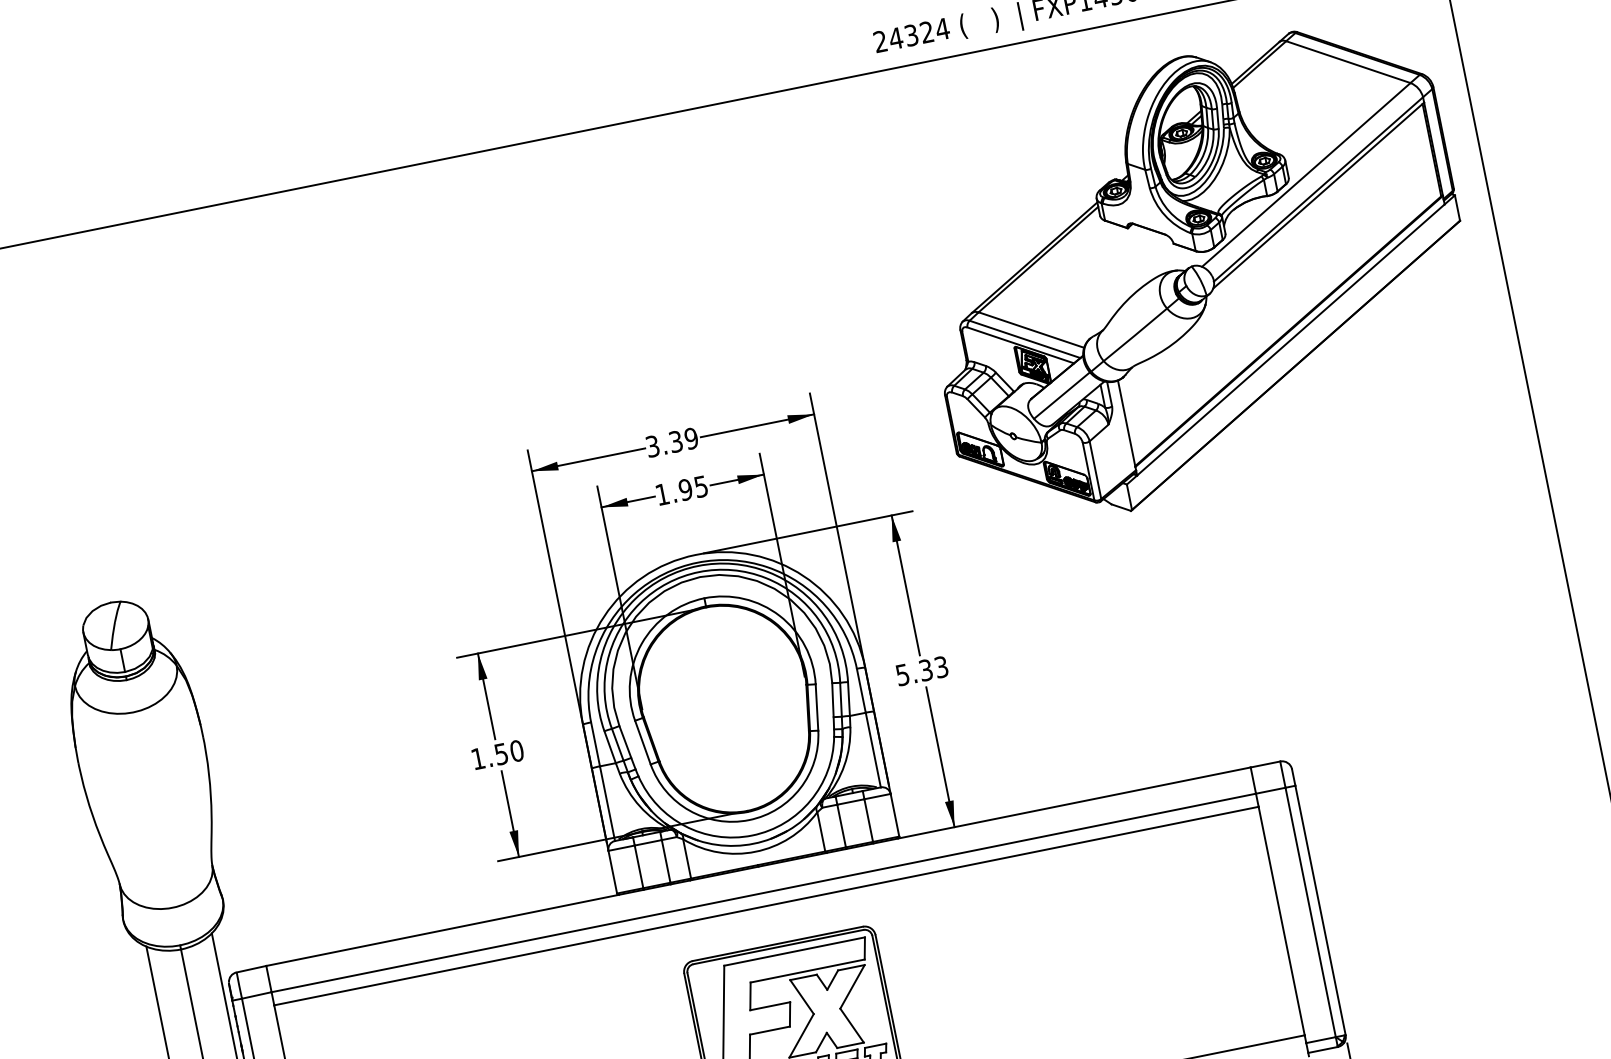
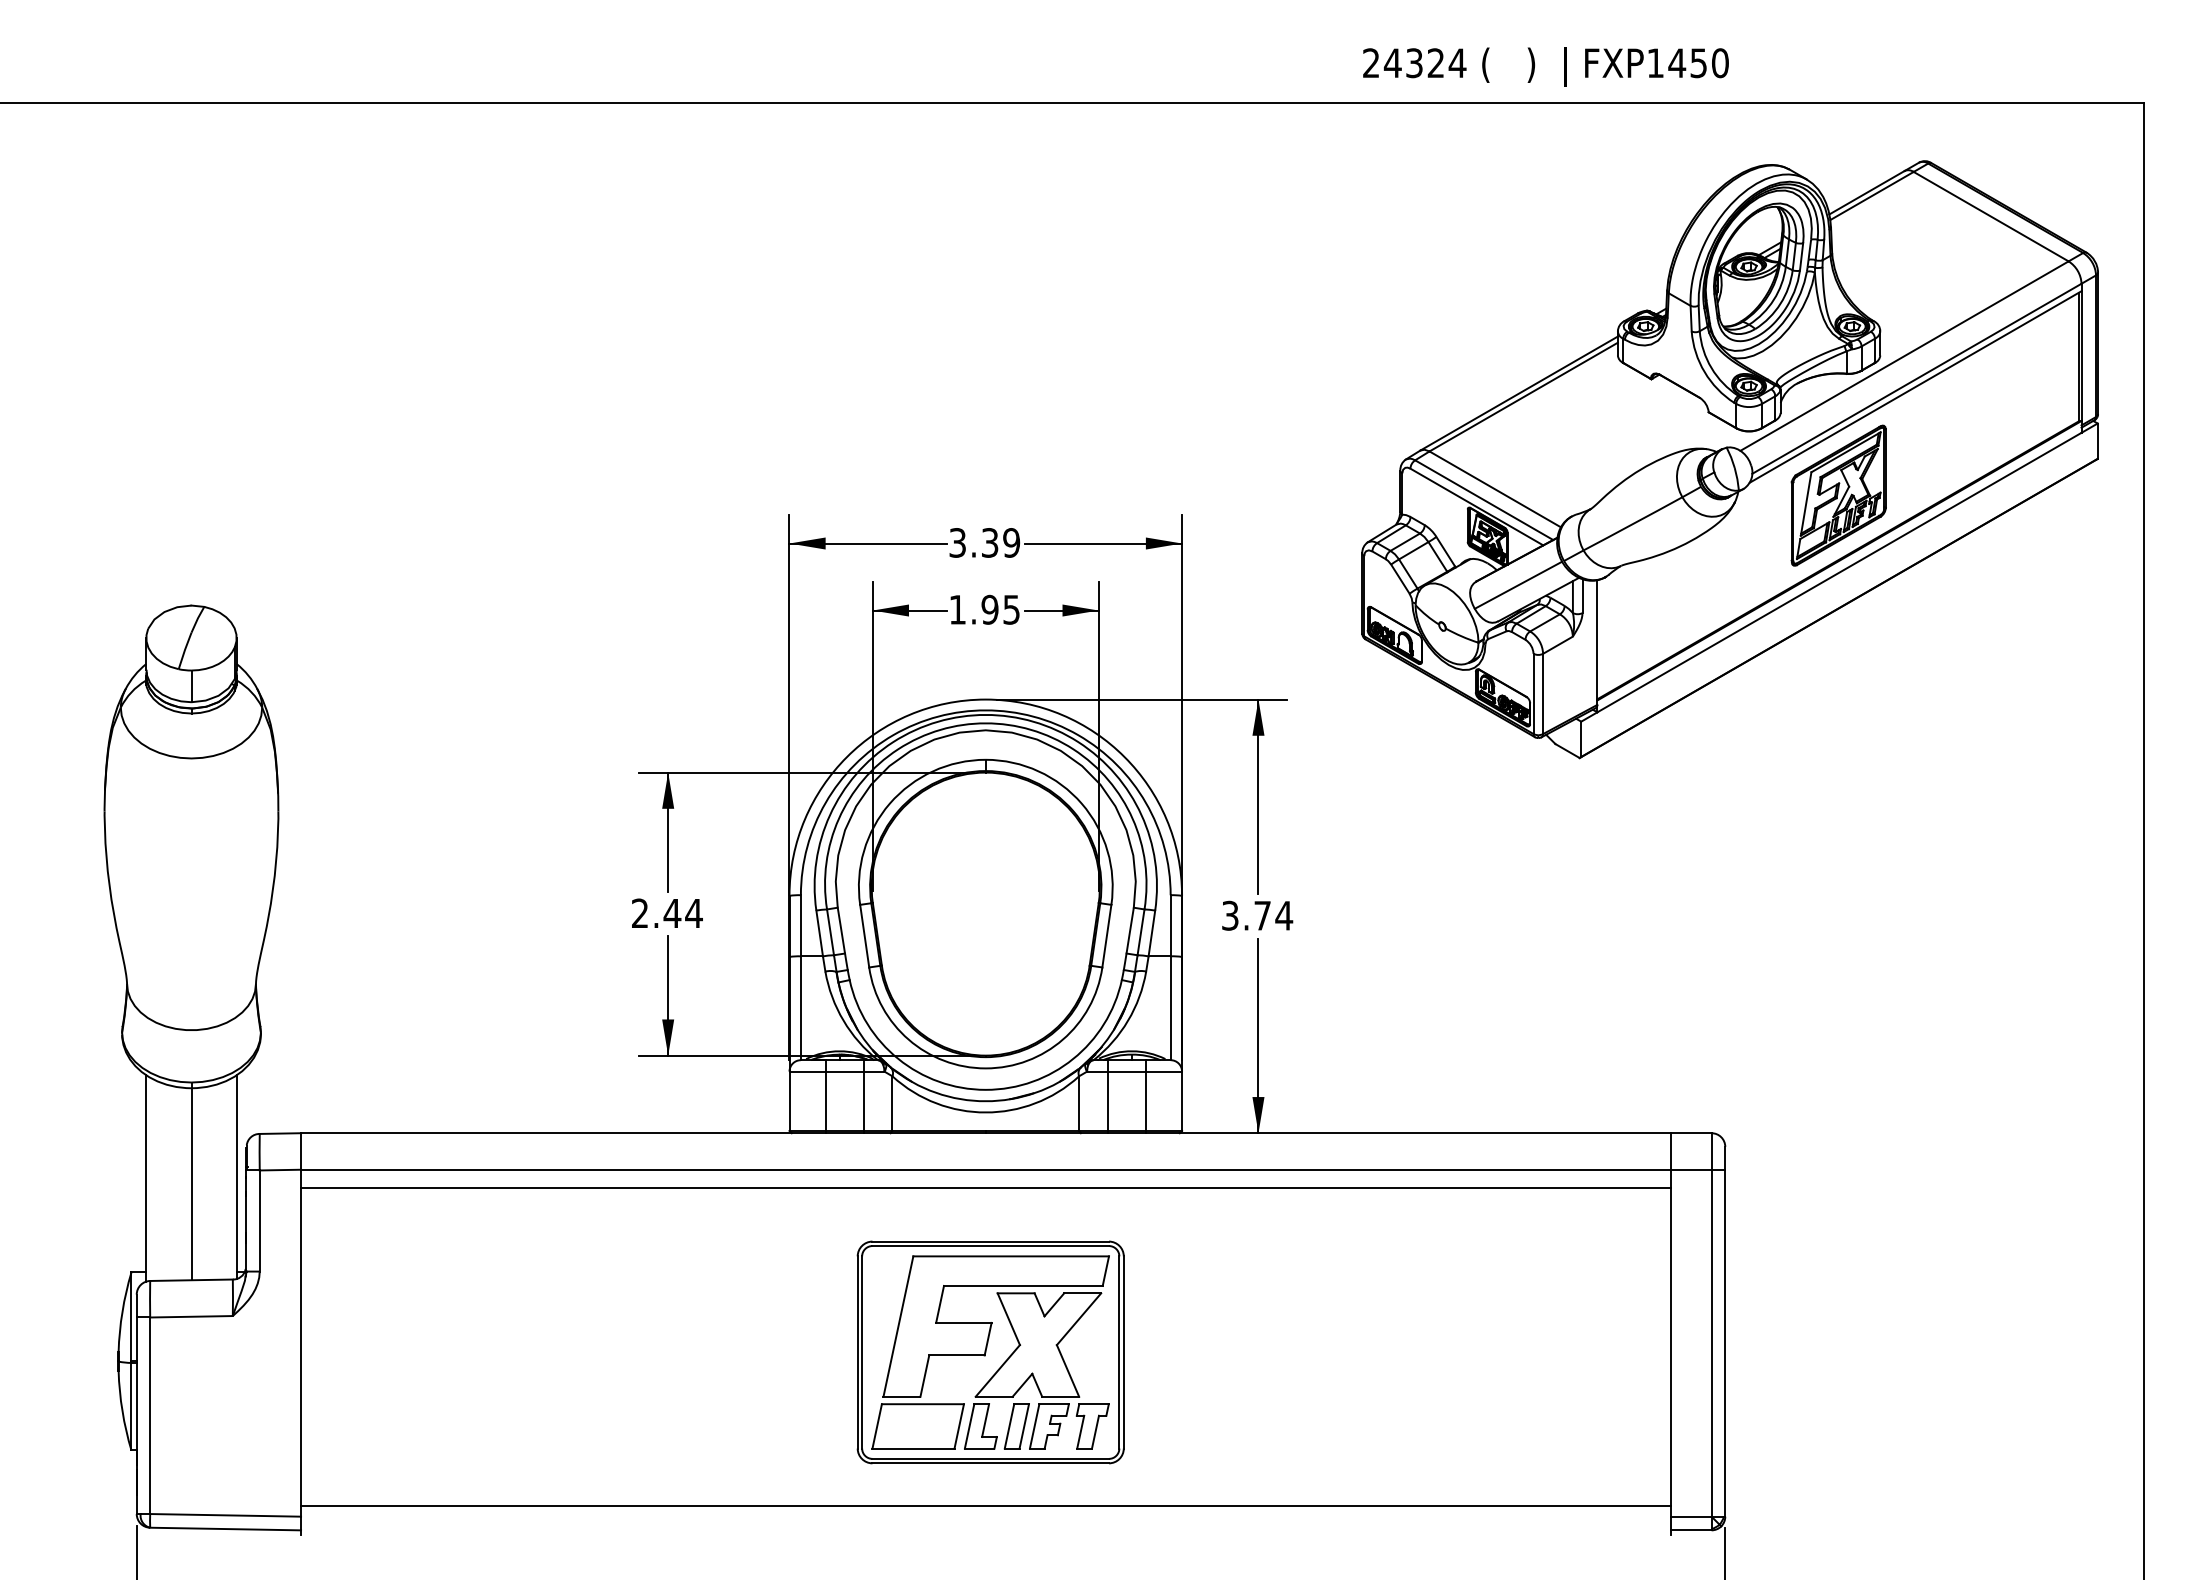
part: (1279, 284) -> (1838, 495), added
text: (922, 670) -> (1257, 915), 5.33 -> 3.74
text: (497, 754) -> (667, 913), 1.50 -> 2.44

